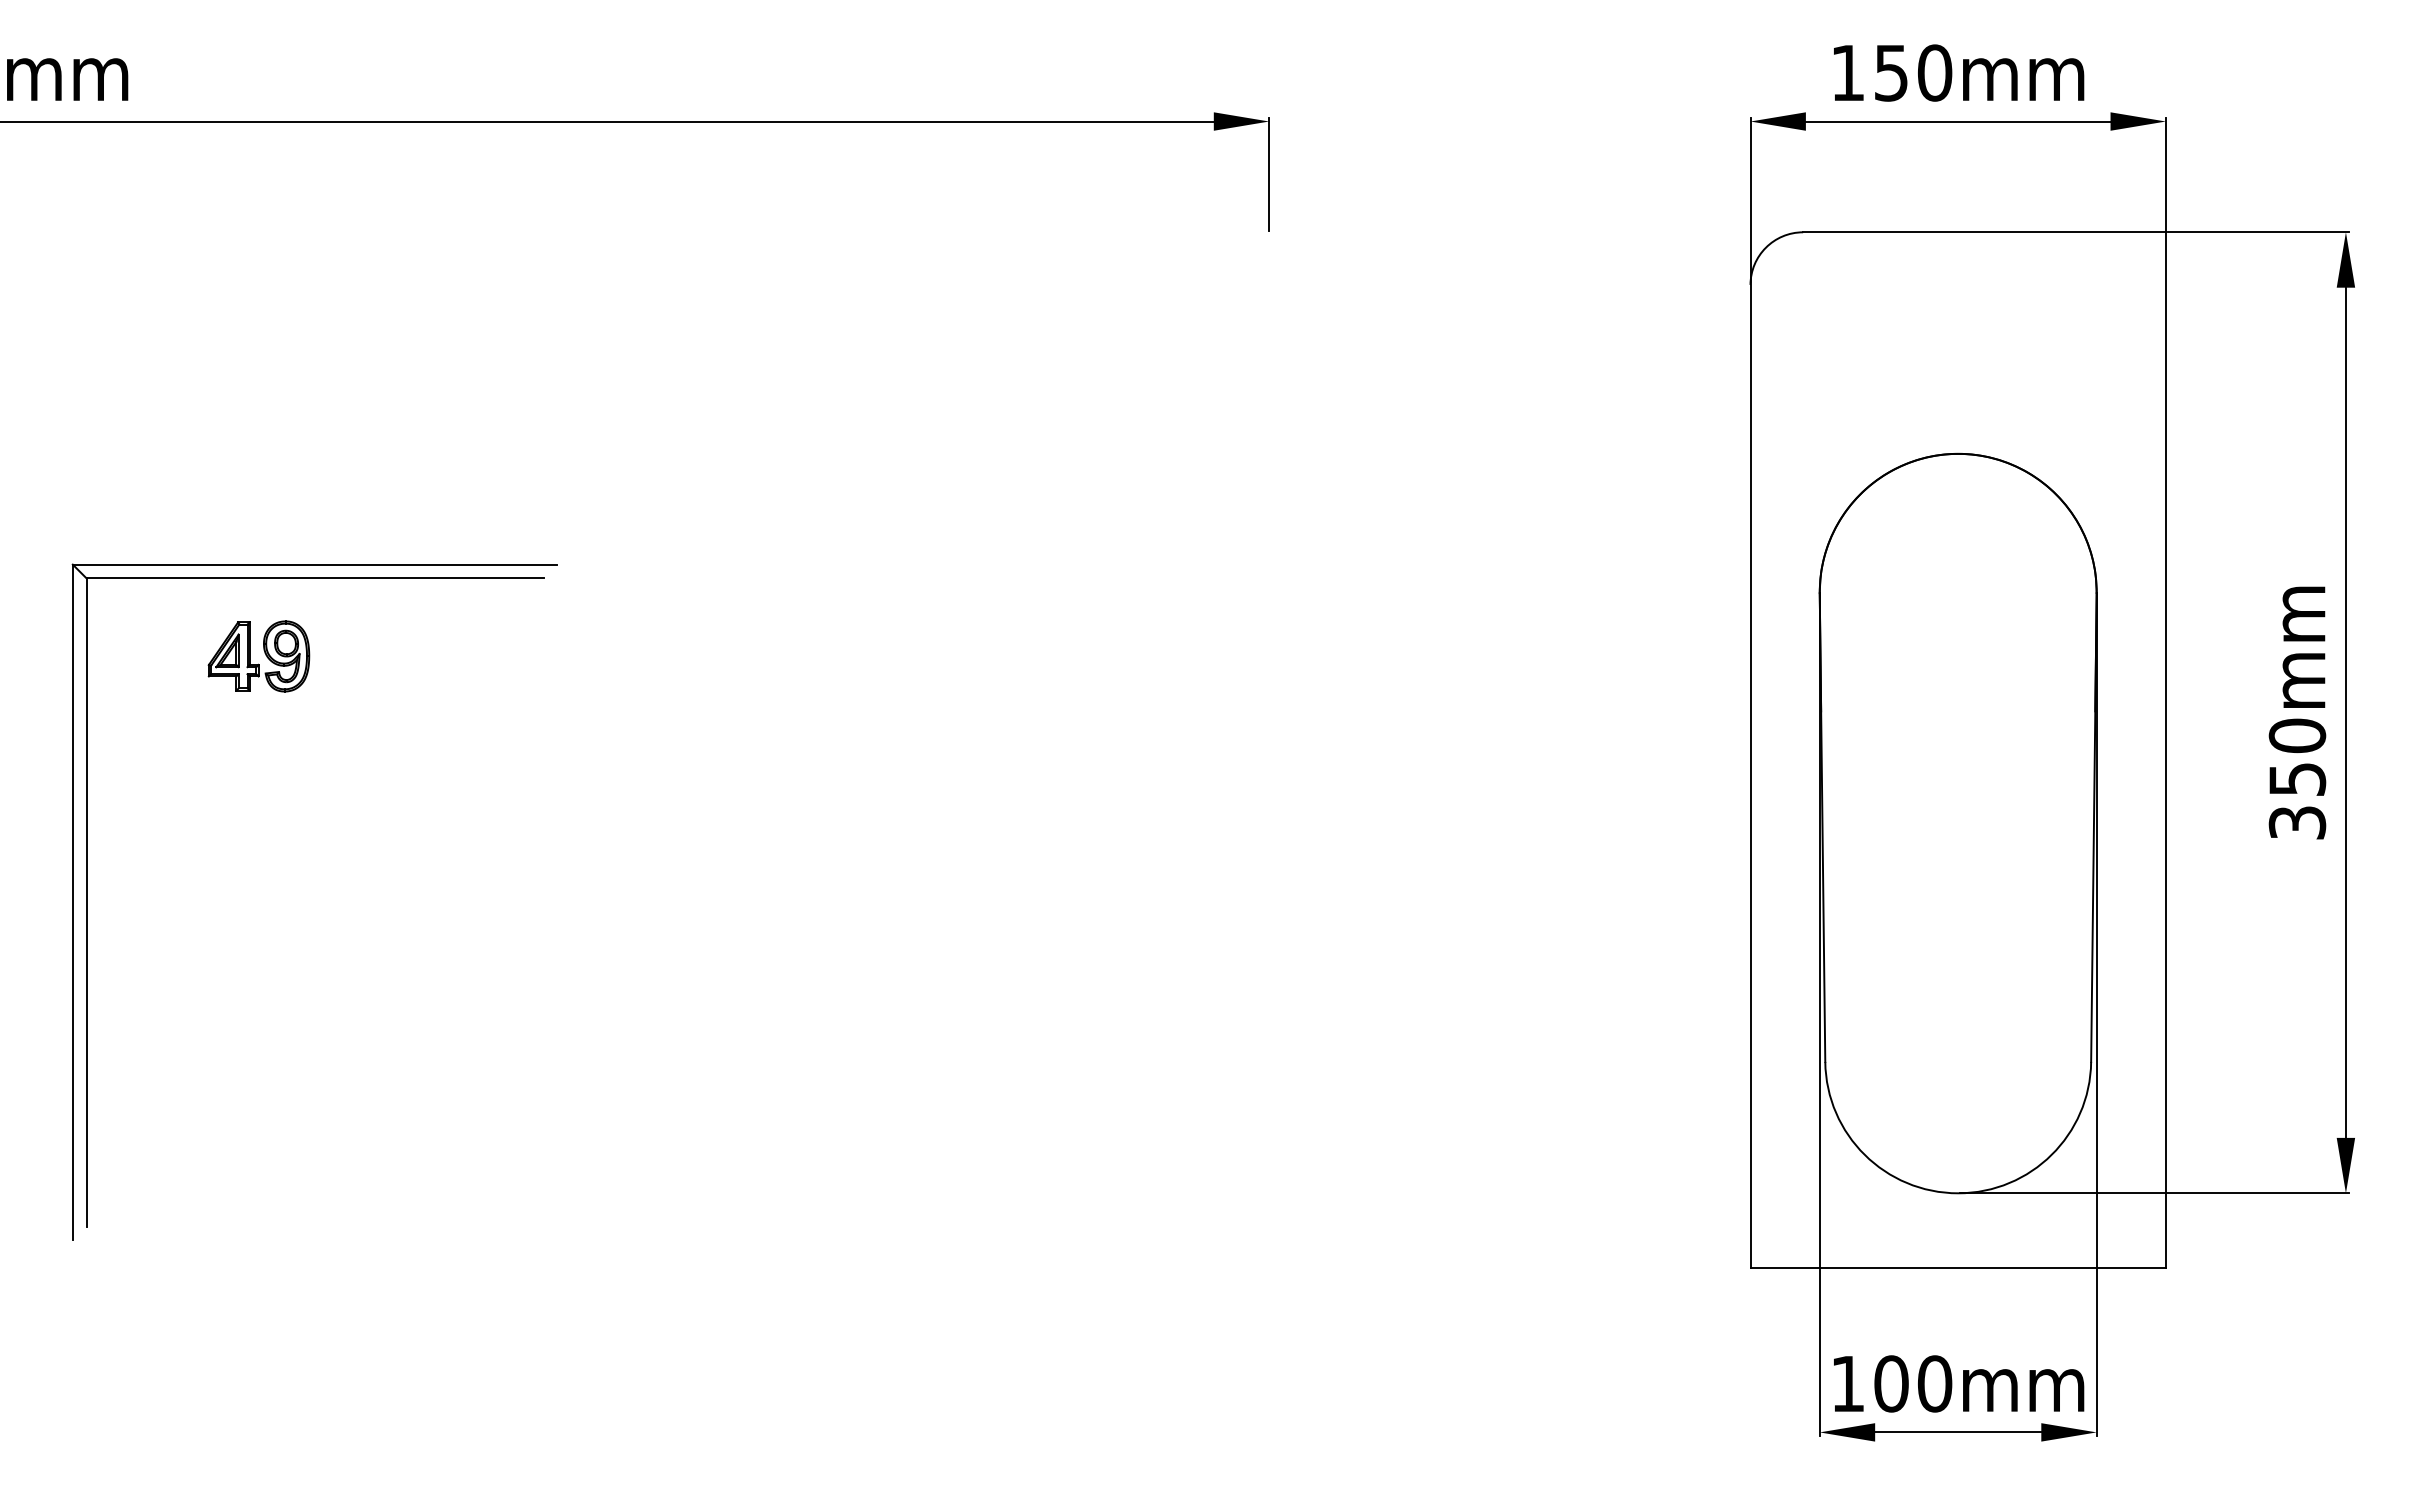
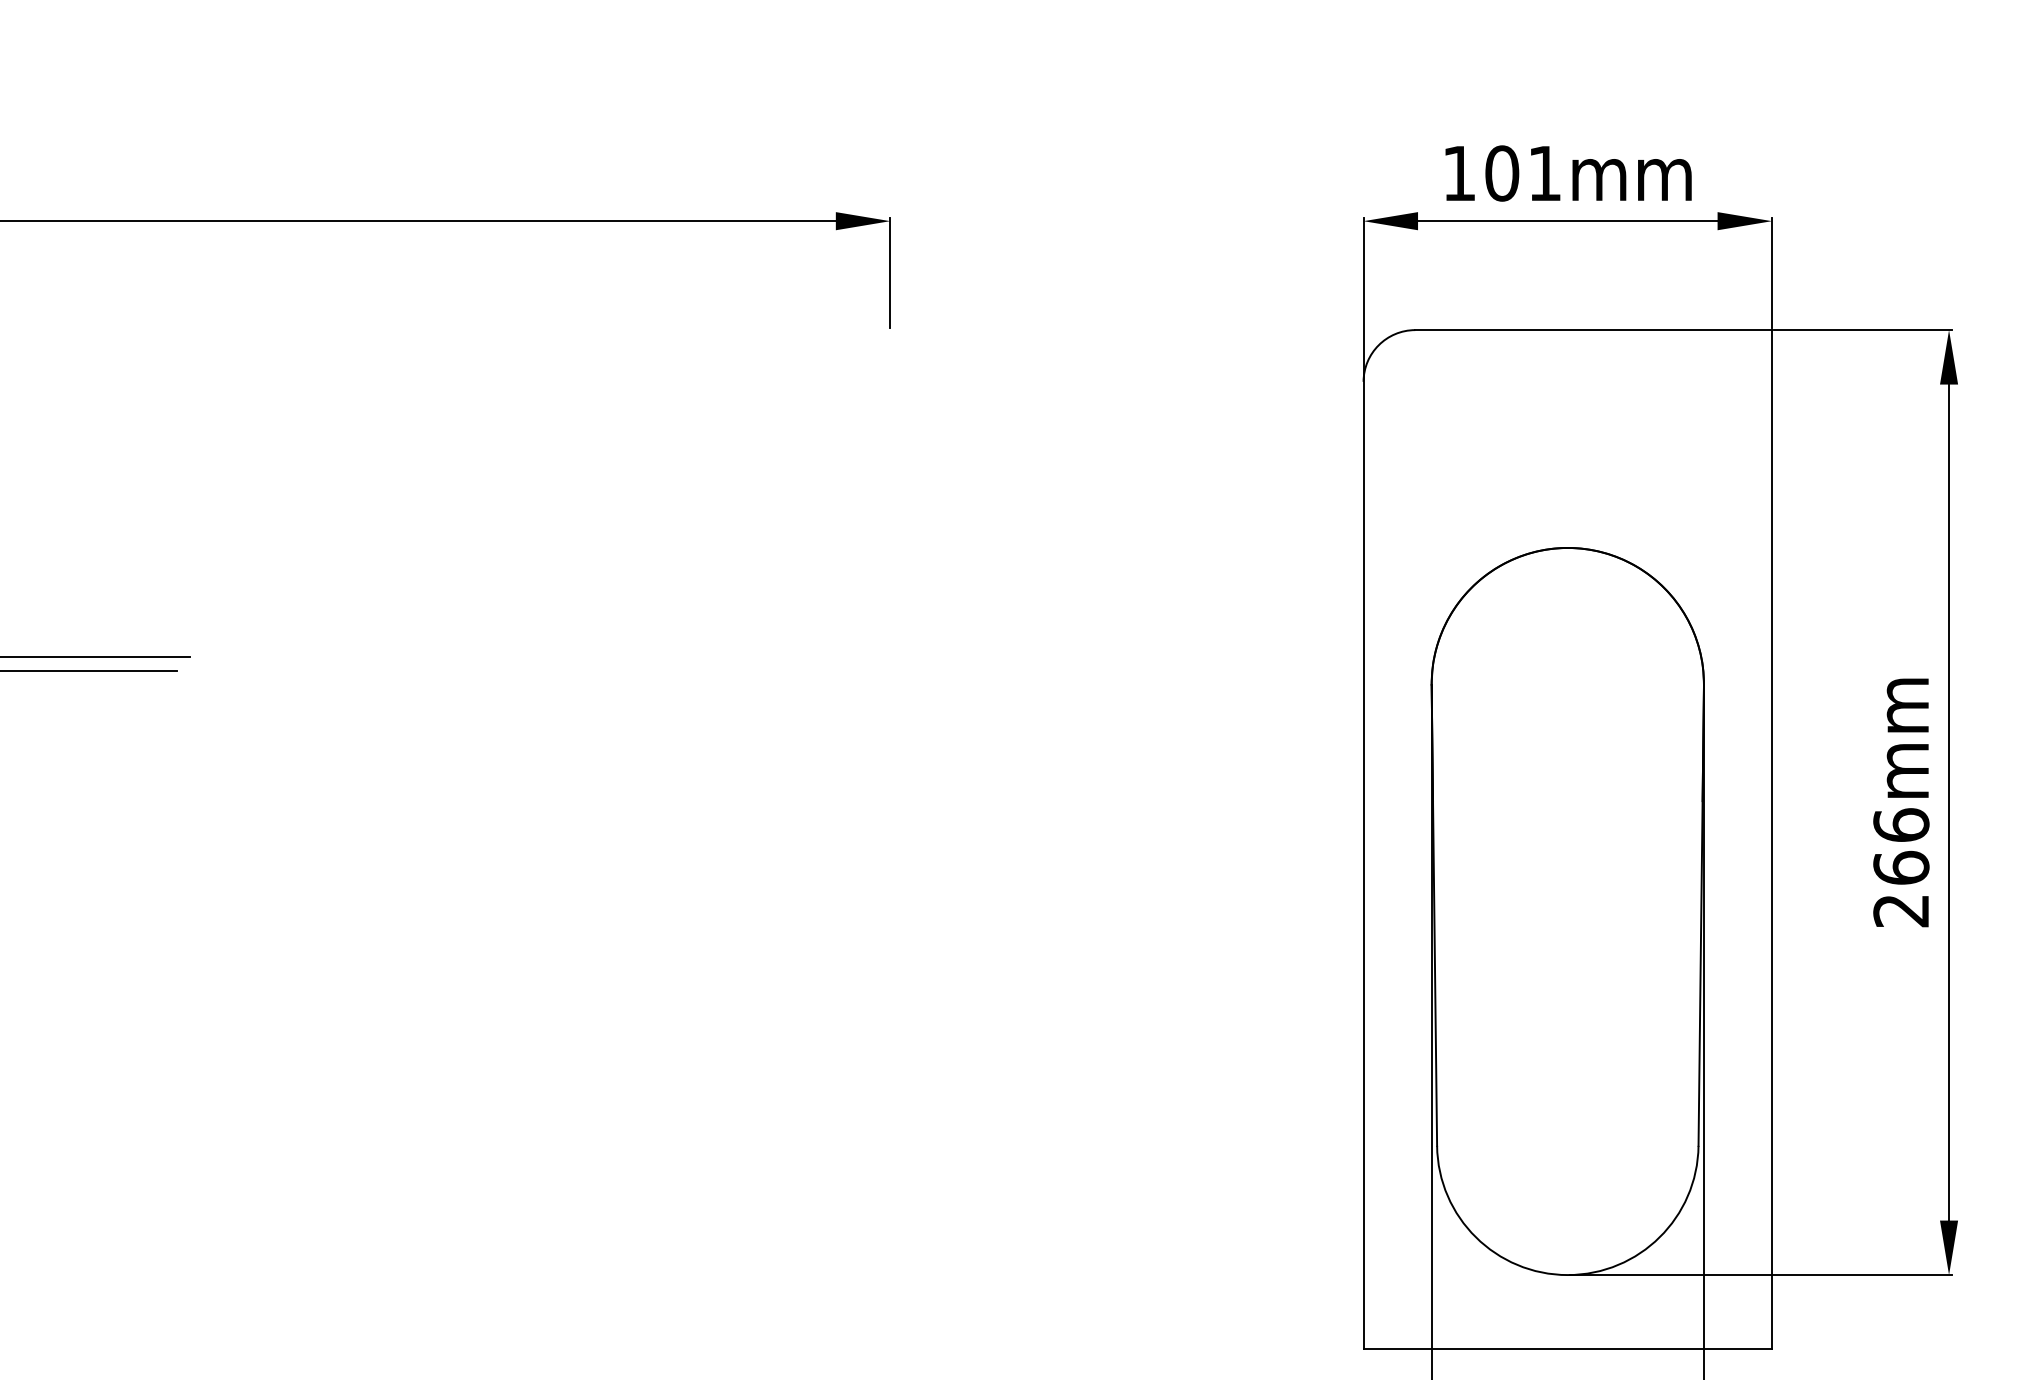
text: (1913, 72) -> (1523, 172), 150mm -> 101mm
text: (2297, 778) -> (1901, 867), 350mm -> 266mm

